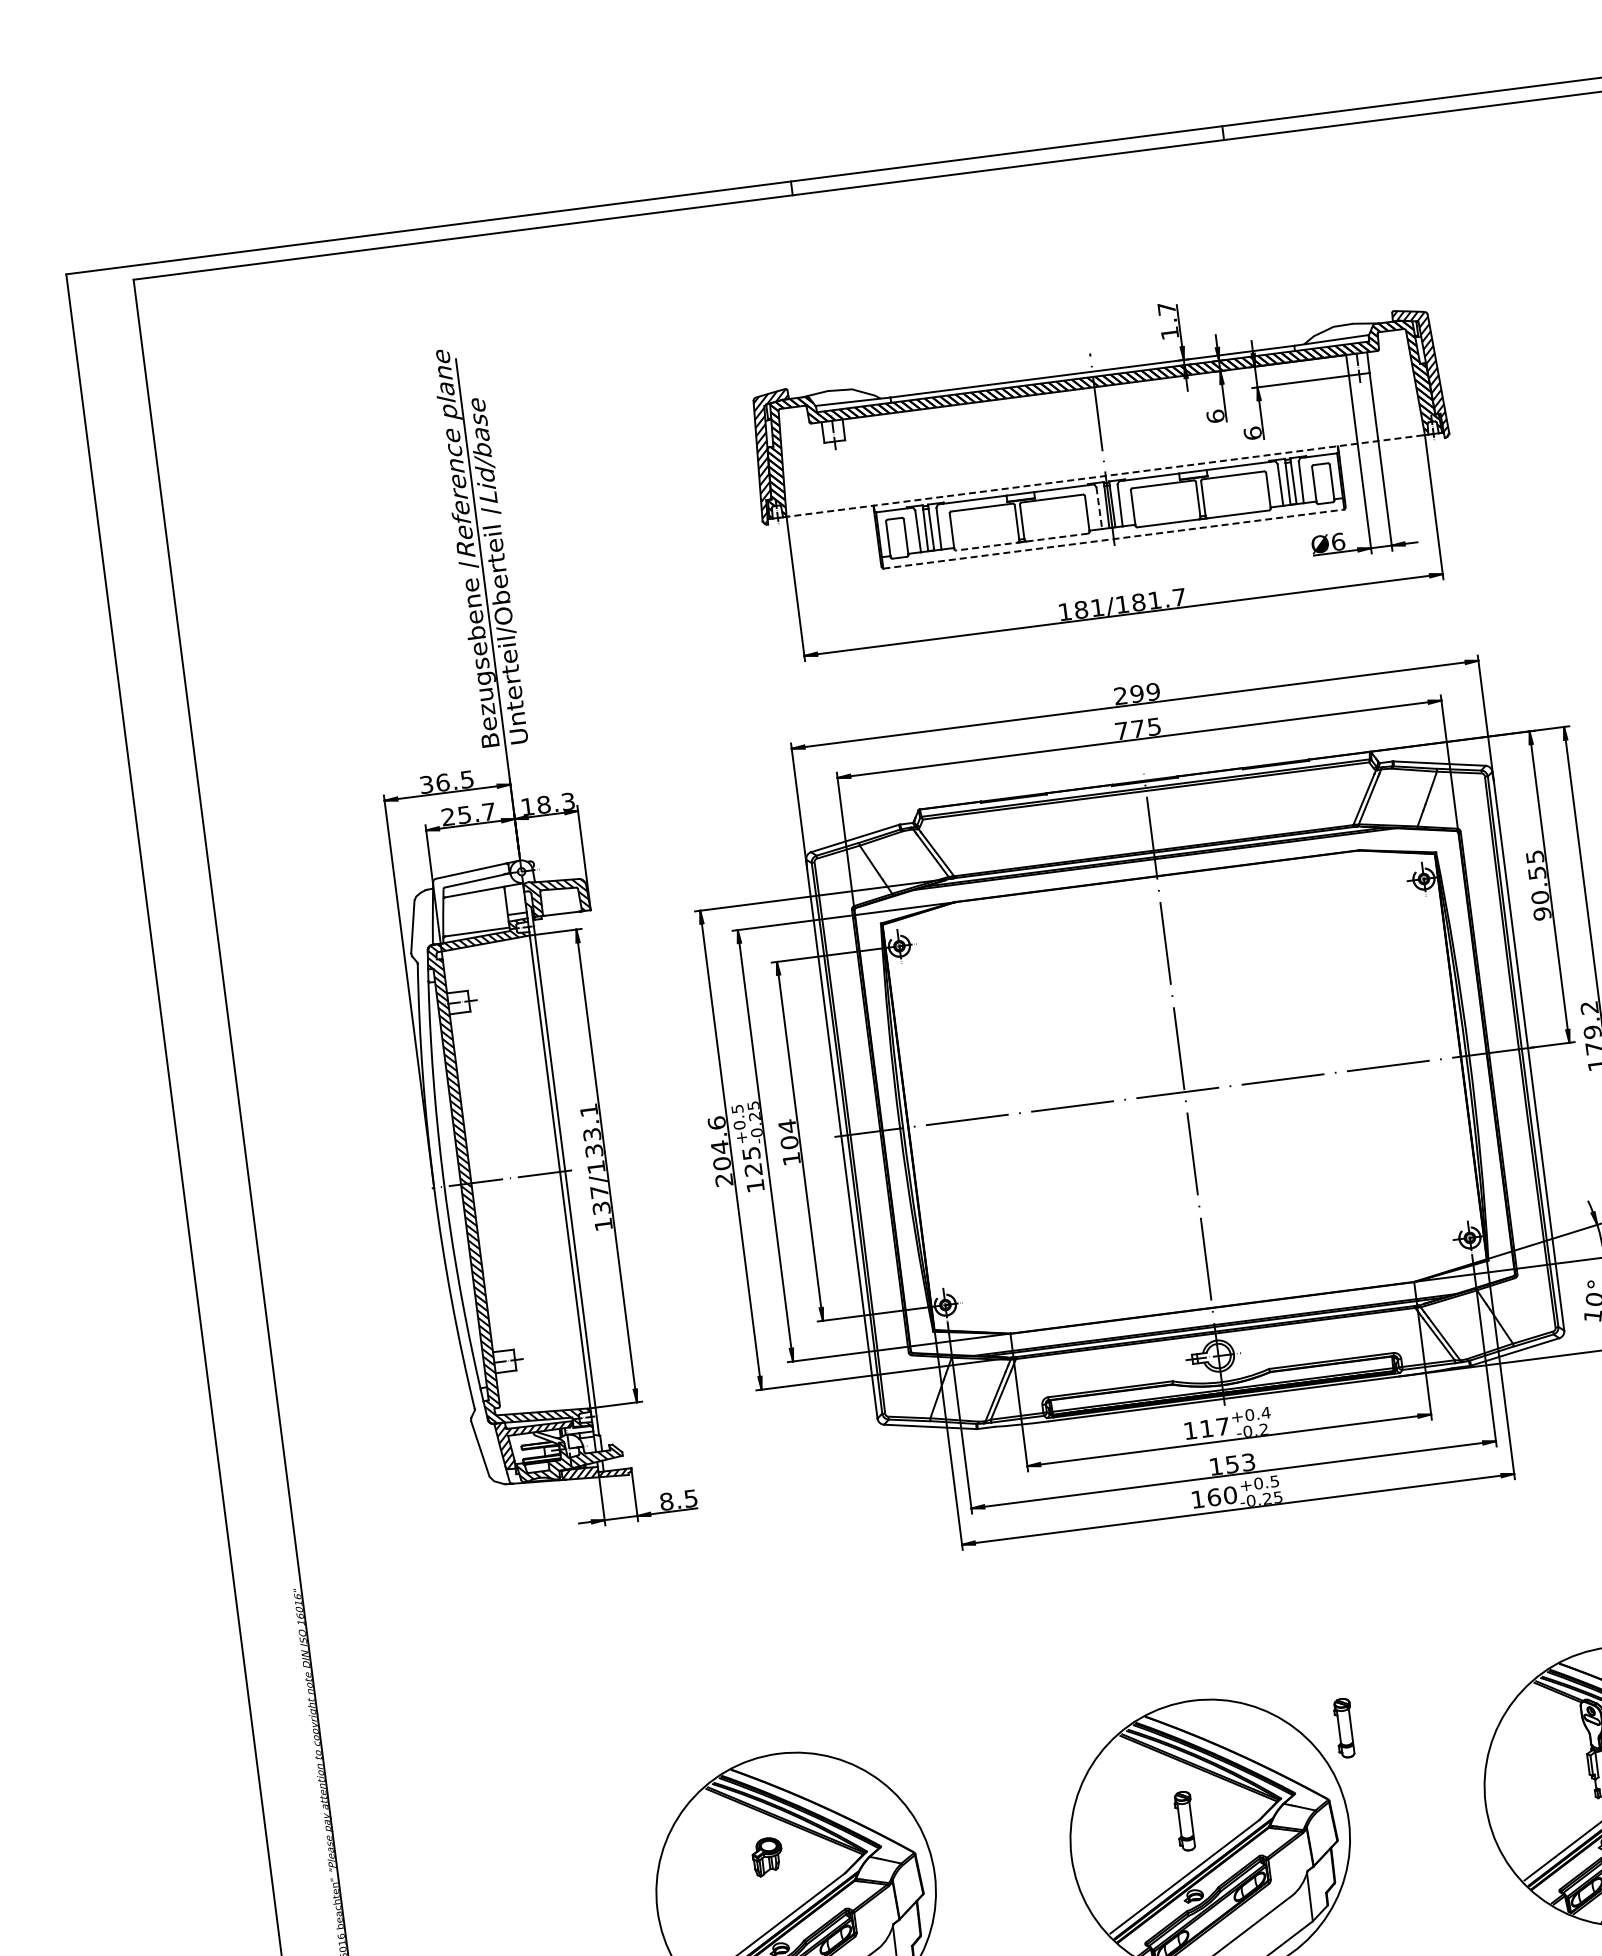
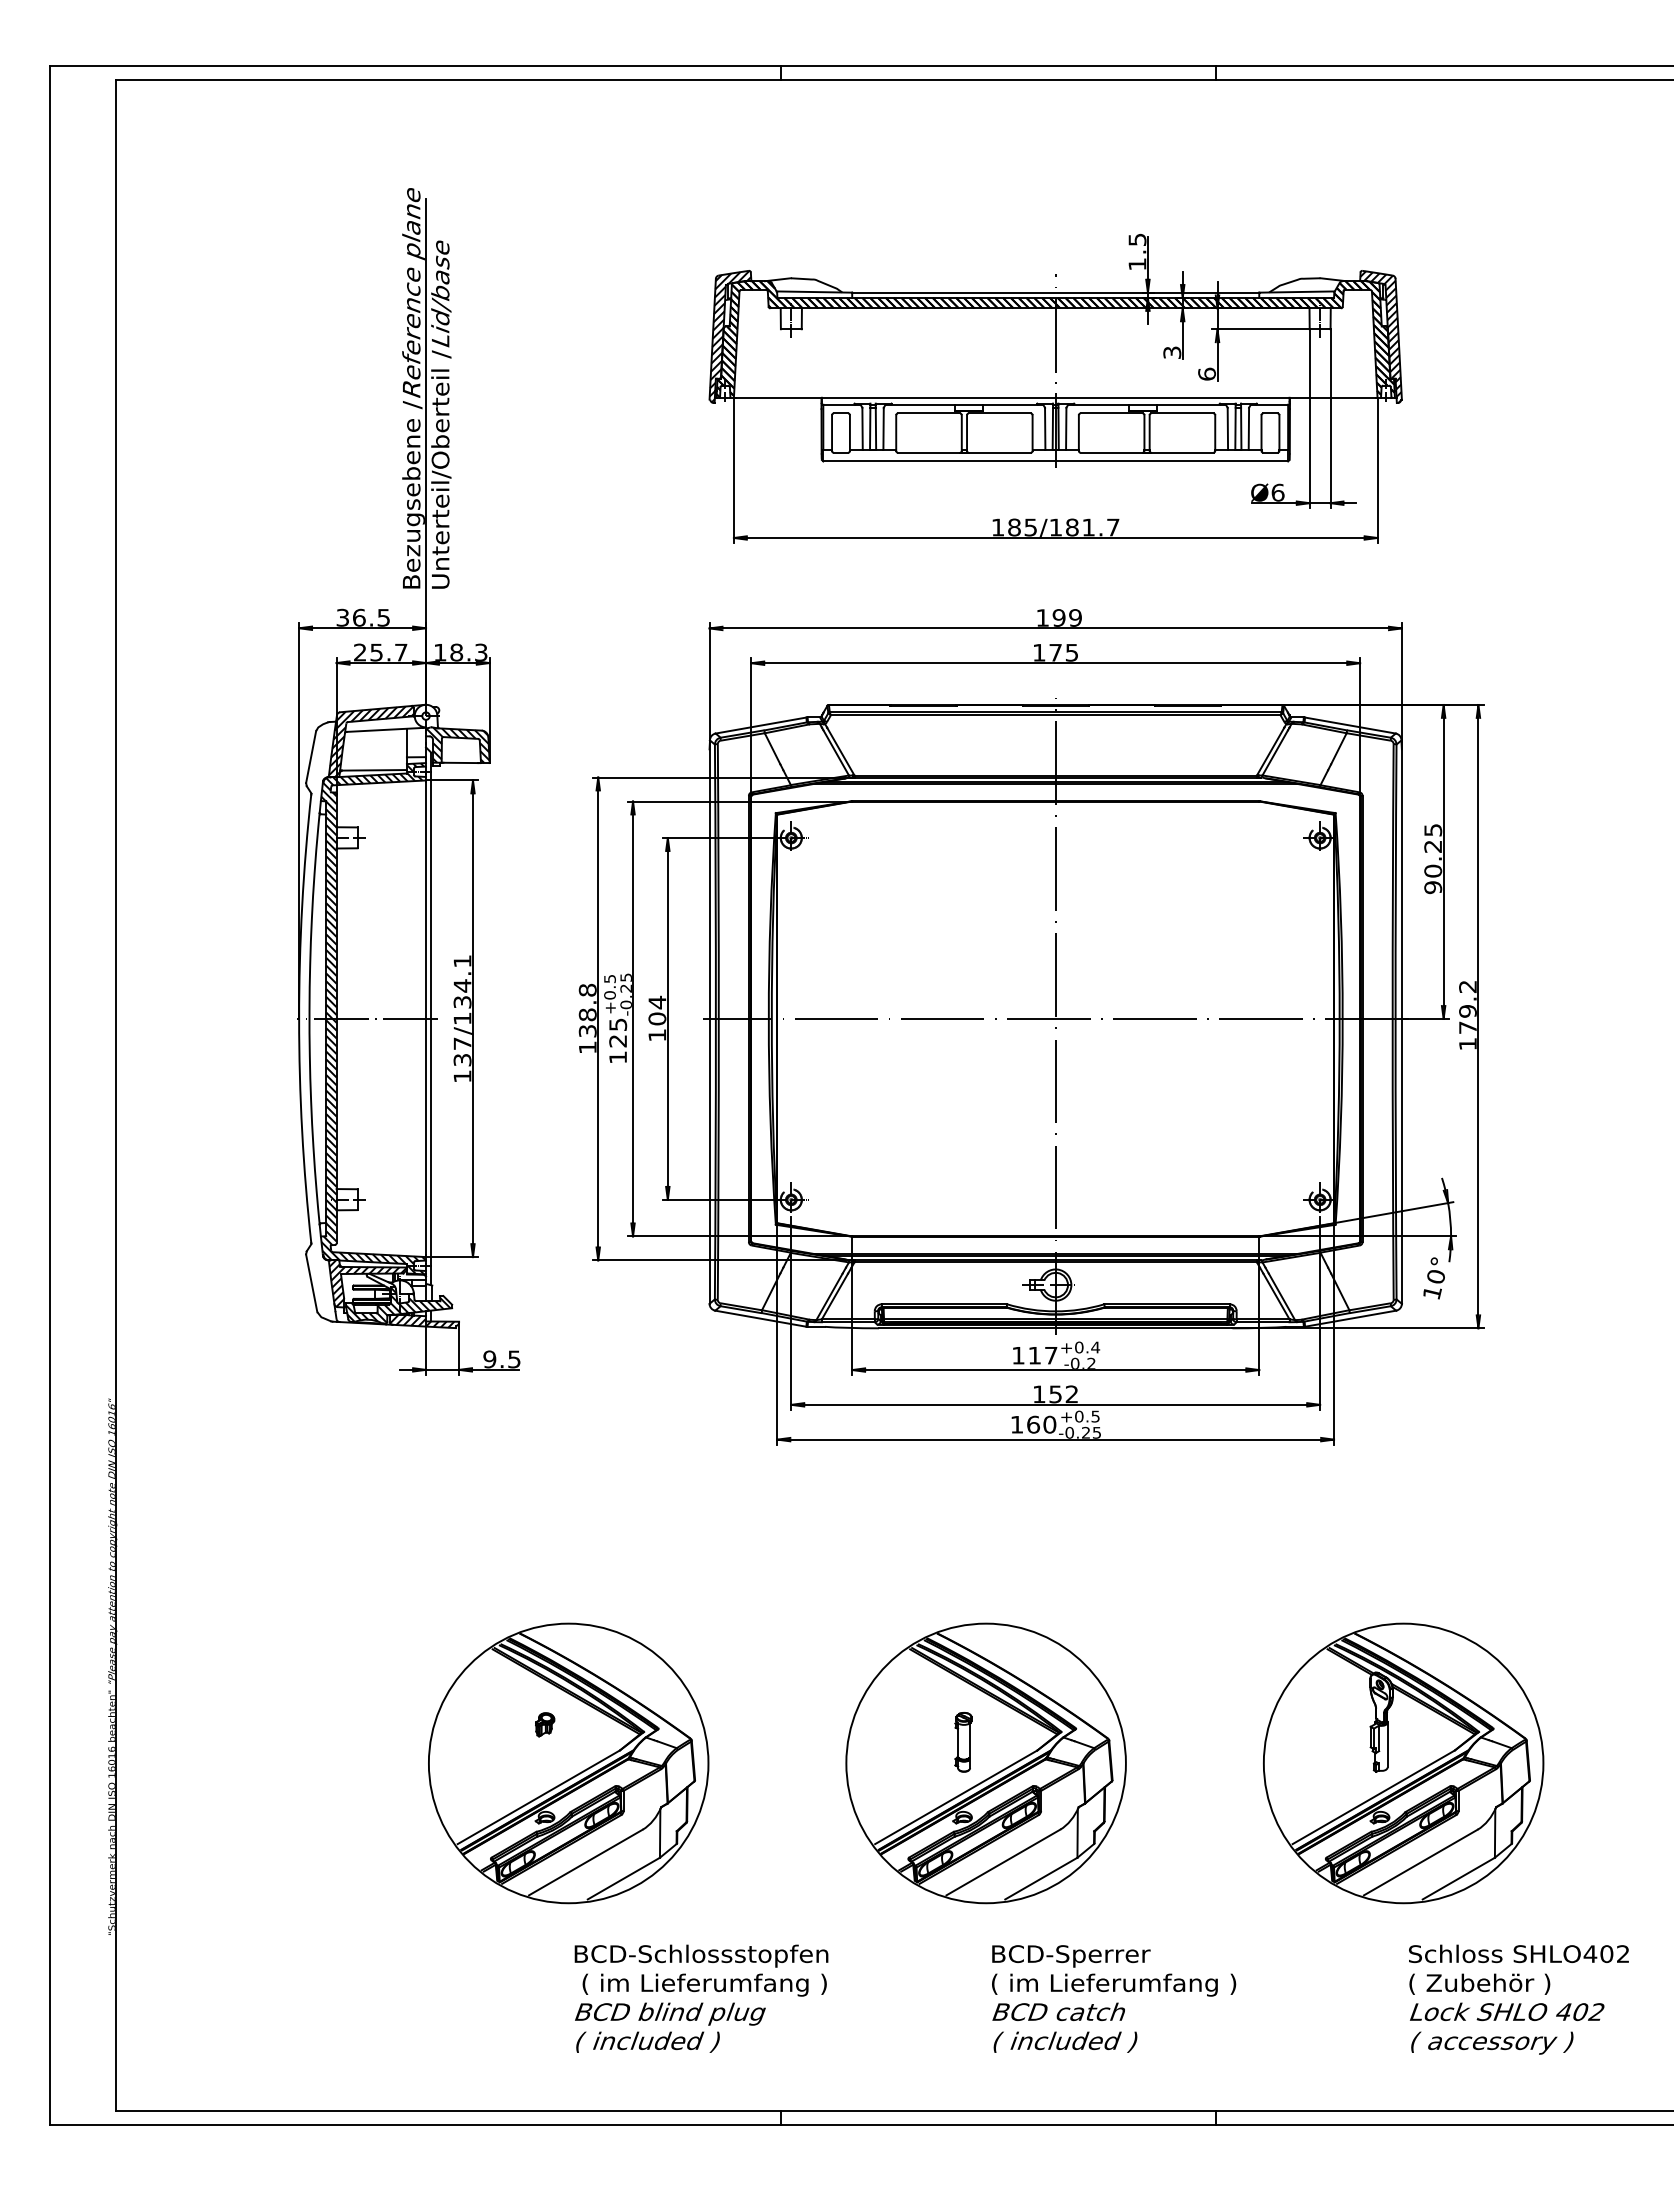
text: (1166, 308) -> (1137, 239), 1.7 -> 1.5
text: (1215, 416) -> (1172, 352), 6 -> 3
line: (1105, 475) -> (1055, 397), dashed -> solid
line: (1099, 508) -> (1045, 429), dashed -> solid
line: (1114, 539) -> (1056, 461), dashed -> solid
line: (1021, 541) -> (963, 452), dashed -> solid
text: (1097, 607) -> (1030, 527), 181/181.7 -> 185/181.7
text: (1120, 695) -> (1042, 617), 299 -> 199
text: (1122, 730) -> (1039, 652), 775 -> 175
text: (1537, 873) -> (1433, 846), 90.55 -> 90.25
hatch: (470, 903) -> (371, 741), added
text: (592, 1134) -> (462, 985), 137/133.1 -> 137/134.1
text: (720, 1151) -> (587, 1018), 204.6 -> 138.8
text: (1248, 1462) -> (1071, 1394), 153 -> 152
text: (666, 1501) -> (489, 1359), 8.5 -> 9.5
part: (1344, 1728) -> (1133, 1670), removed
part: (768, 1856) -> (545, 1724), size x0.62

